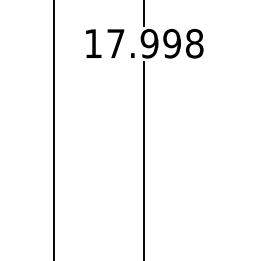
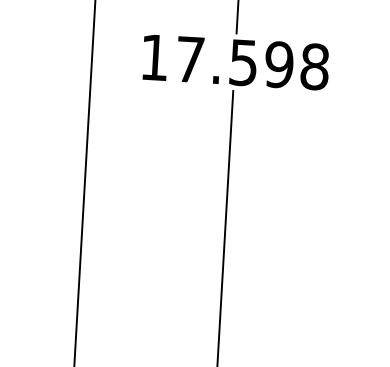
text: (149, 43) -> (243, 62), 17.998 -> 17.598

